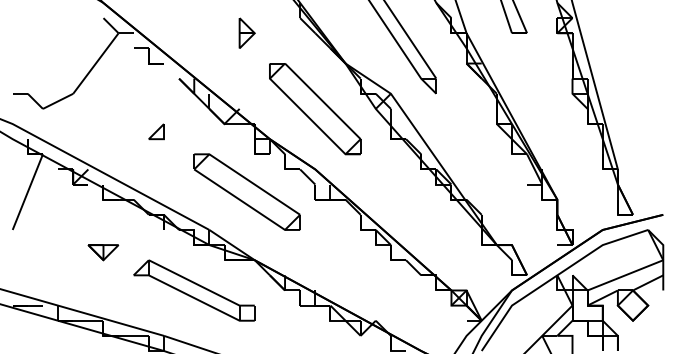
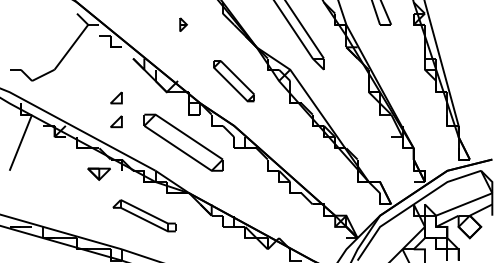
part: (246, 32) -> (183, 24), size x0.6
part: (315, 109) -> (234, 81), size x0.6
part: (156, 163) -> (116, 121), added
part: (103, 252) -> (99, 174), moved
part: (194, 290) -> (144, 215), size x0.7

